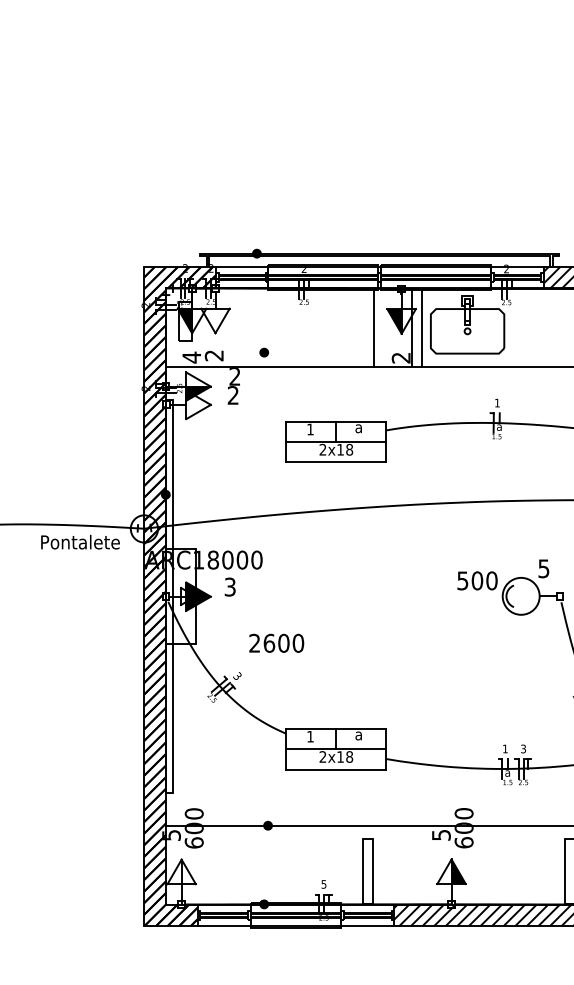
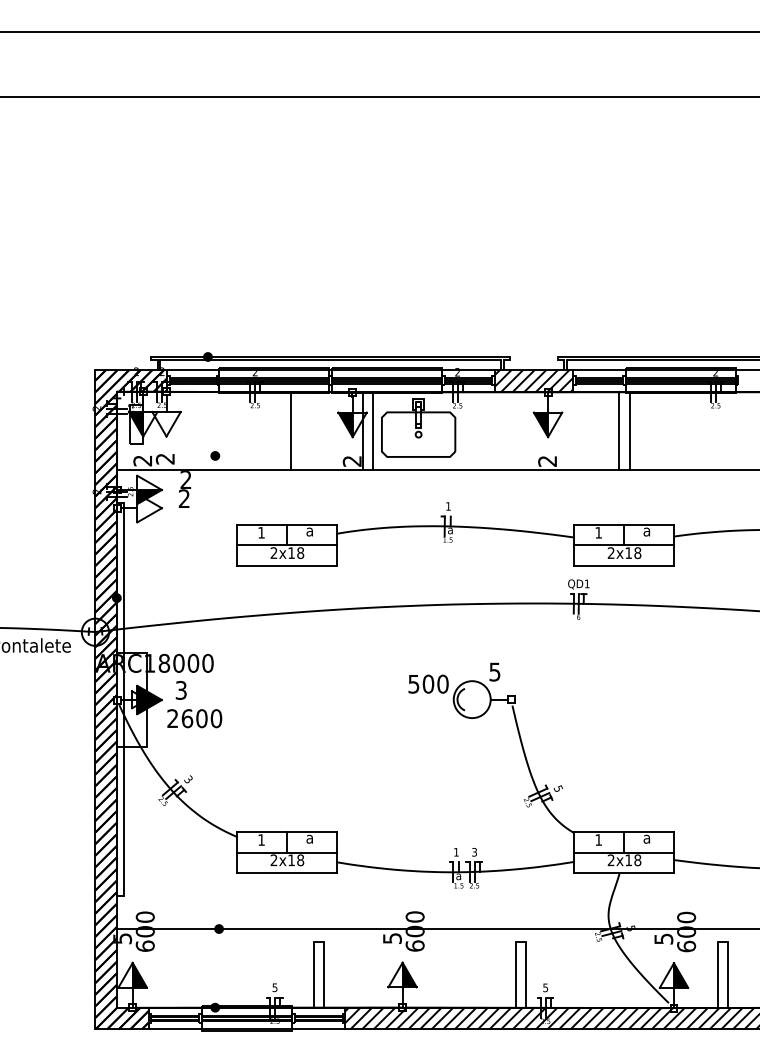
line: (373, 327) -> (290, 430), moved
text: (191, 357) -> (142, 460), 4 -> 2
text: (276, 643) -> (194, 718), moved
fill: (188, 871) -> (139, 974), added

